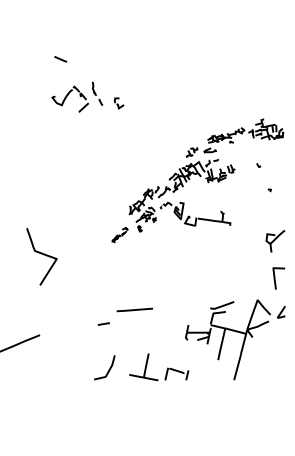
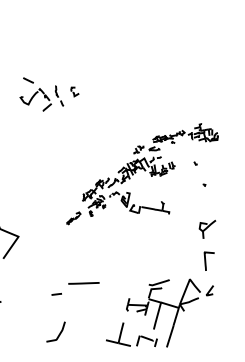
line: (60, 59) -> (28, 80), moved
part: (118, 103) -> (74, 92), moved
part: (166, 369) -> (138, 336), moved

